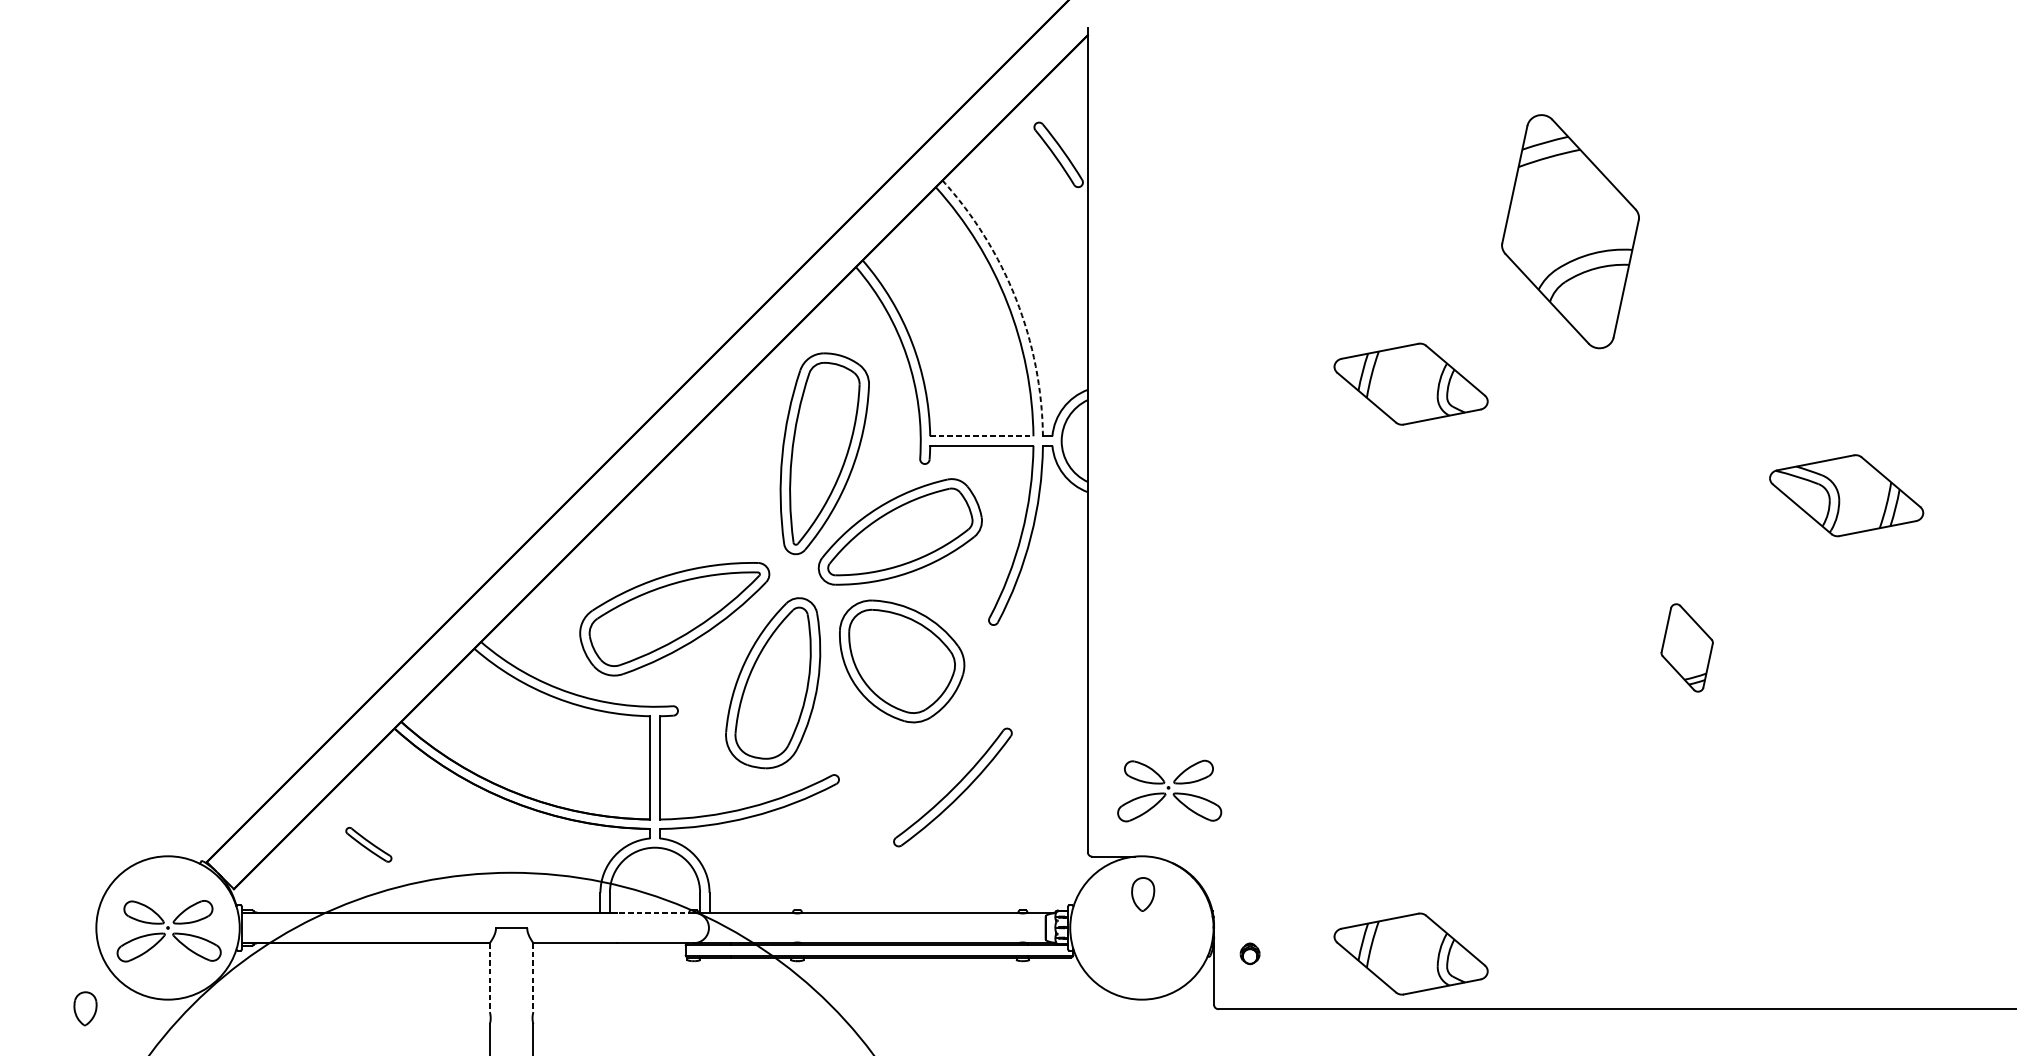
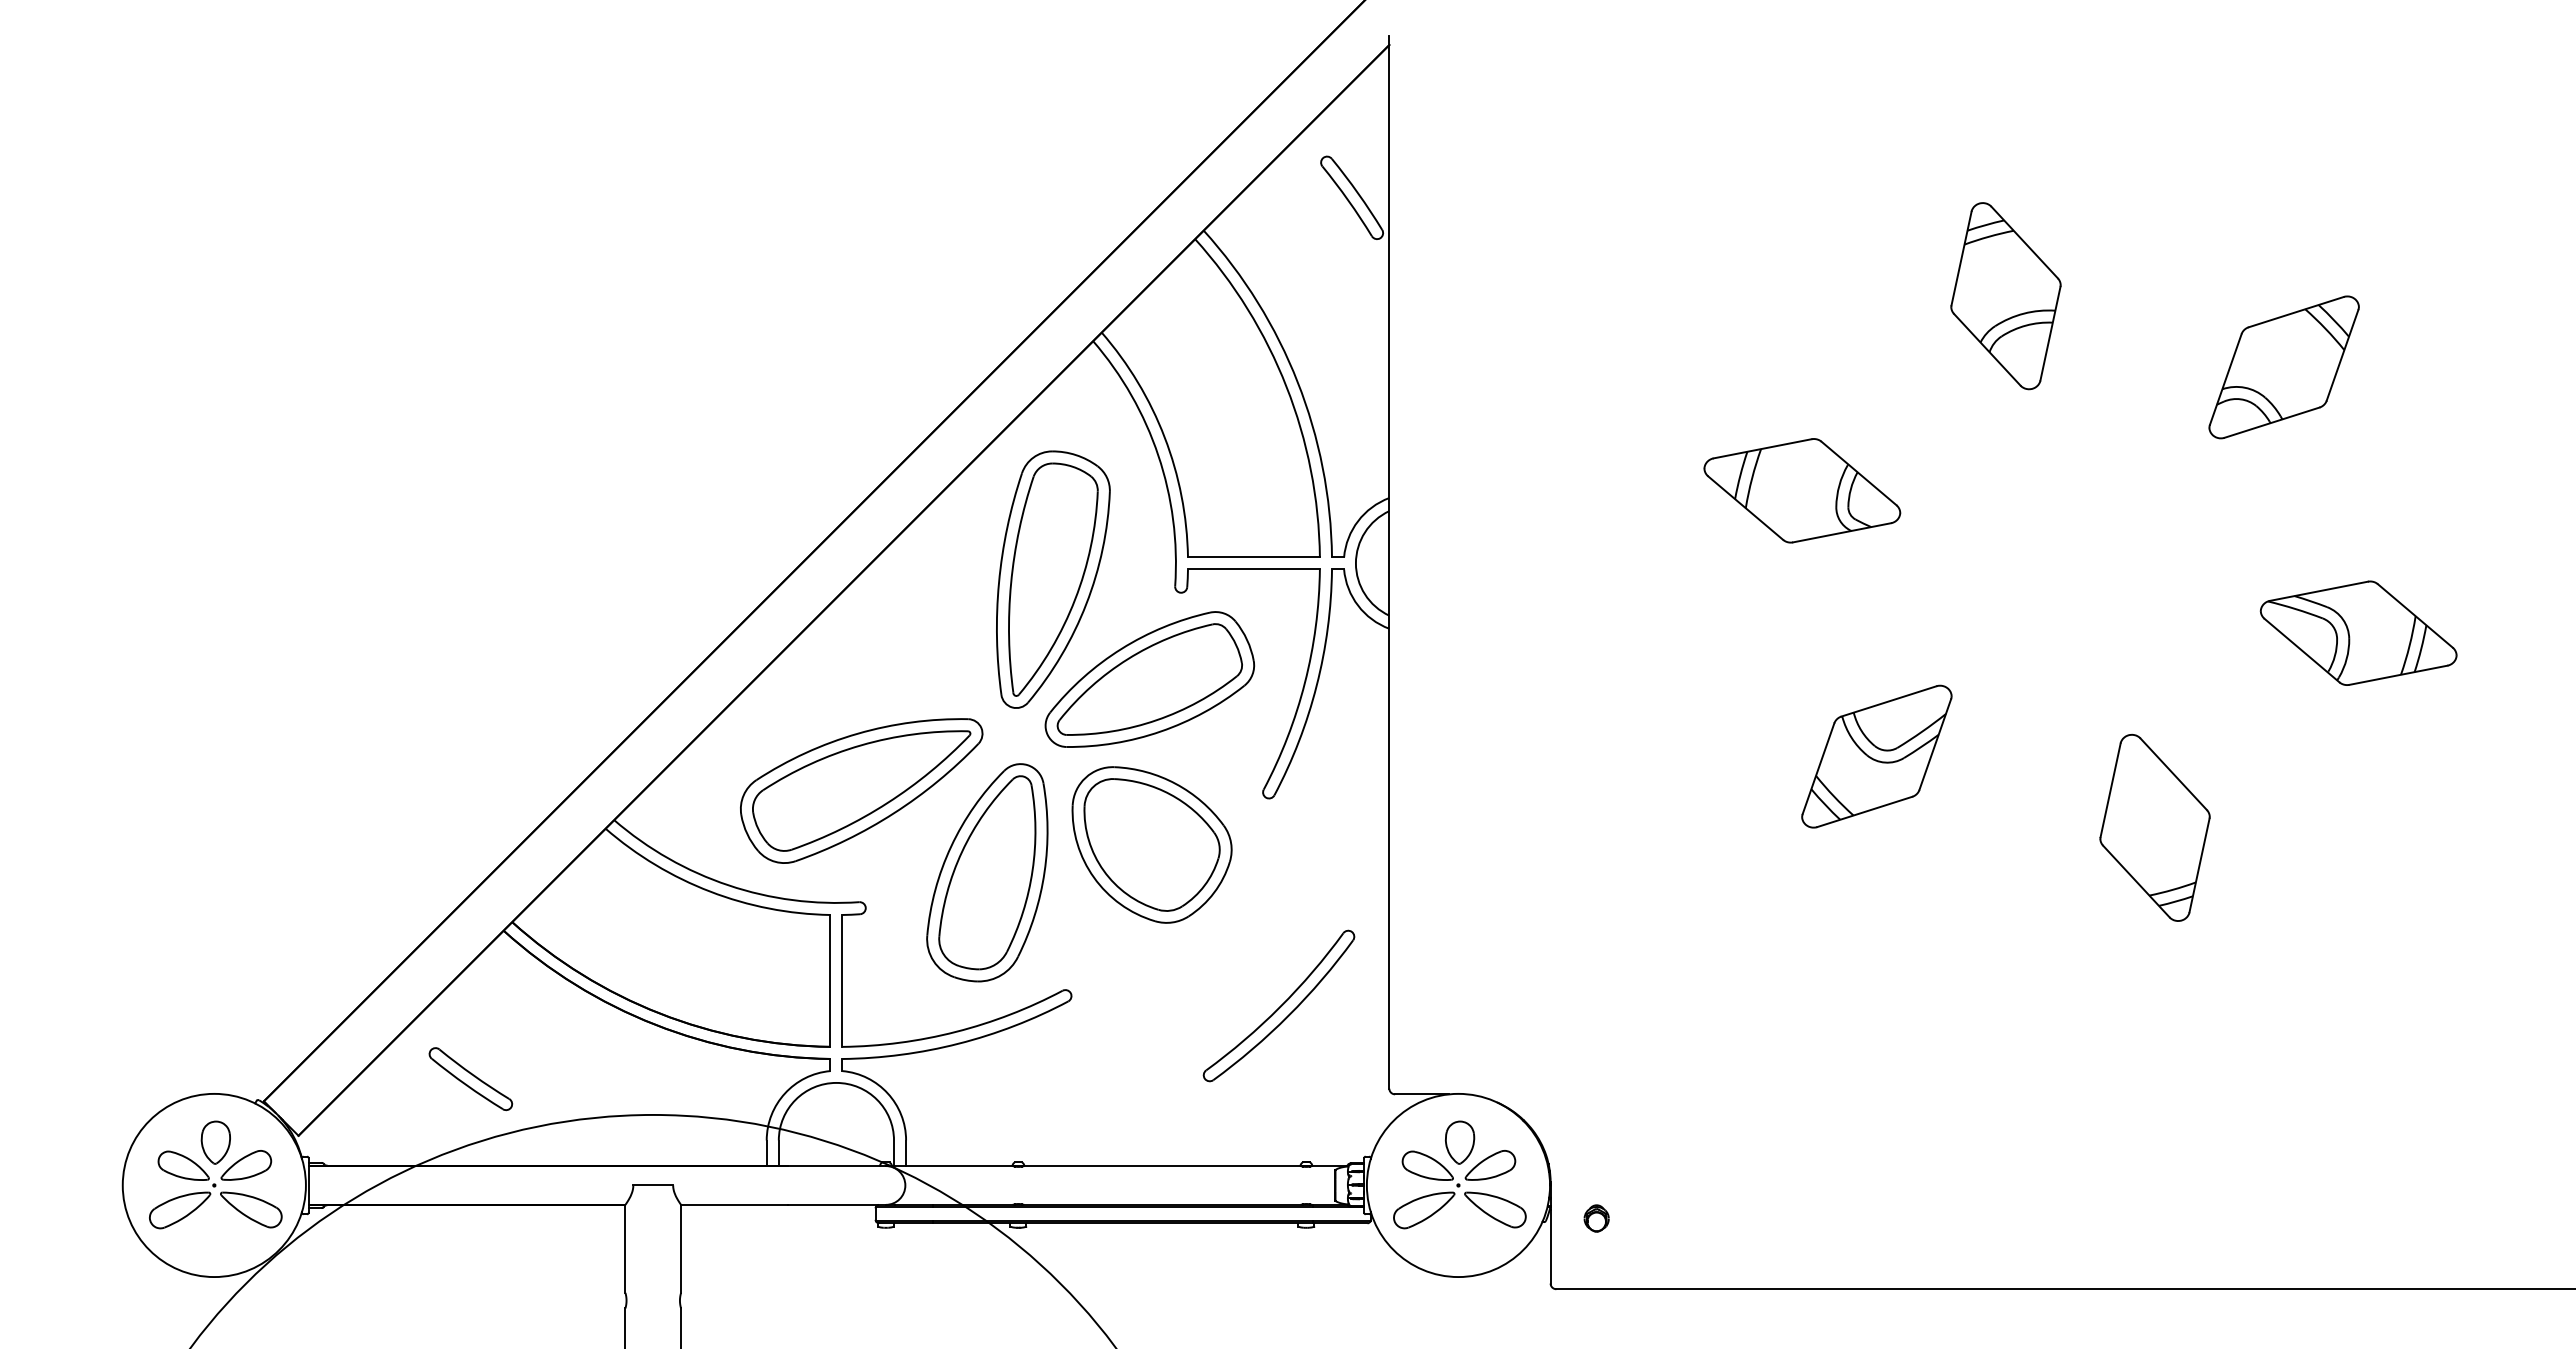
part: (1570, 232) -> (2005, 296), size x0.62
part: (1787, 287) -> (2283, 367), added
arc: (1015, 299) -> (1297, 382), dashed -> solid
line: (981, 436) -> (1253, 557), dashed -> solid
part: (1469, 592) -> (1876, 756), added
part: (1686, 647) -> (2154, 827), size x1.67
part: (952, 787) -> (1278, 1005), moved
part: (1169, 791) -> (1459, 1189), moved
part: (368, 845) -> (470, 1079), size x1.43
line: (655, 913) -> (836, 1166), dashed -> solid
part: (1411, 953) -> (1802, 1218), removed
line: (489, 978) -> (625, 1249), dashed -> solid
line: (533, 978) -> (681, 1249), dashed -> solid
part: (85, 1008) -> (215, 1142), moved

